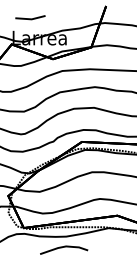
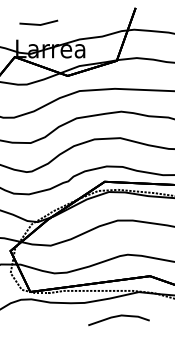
curve: (64, 247) -> (119, 316), moved

